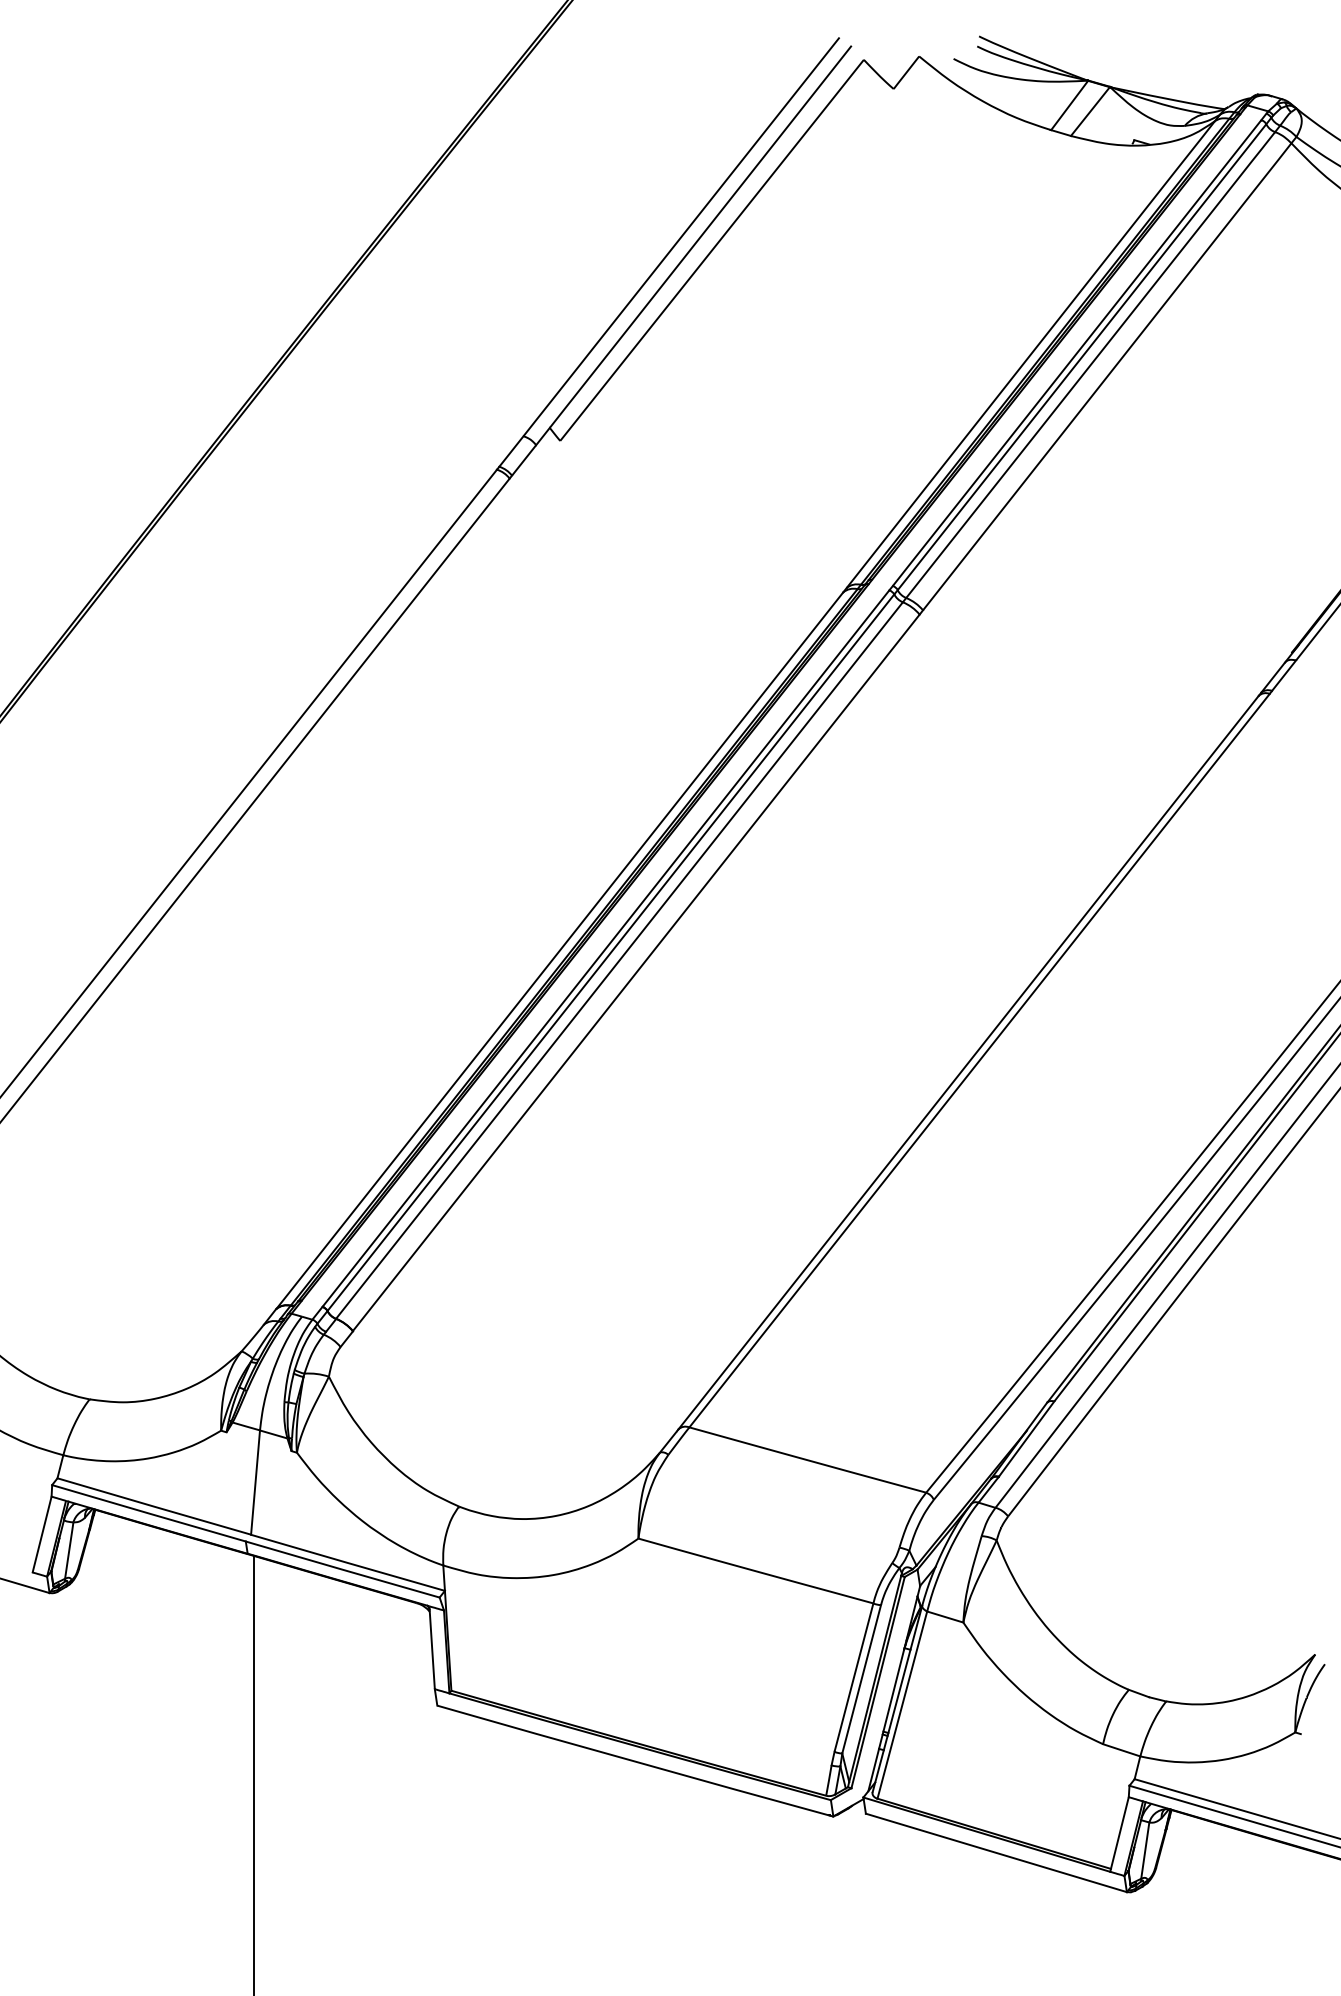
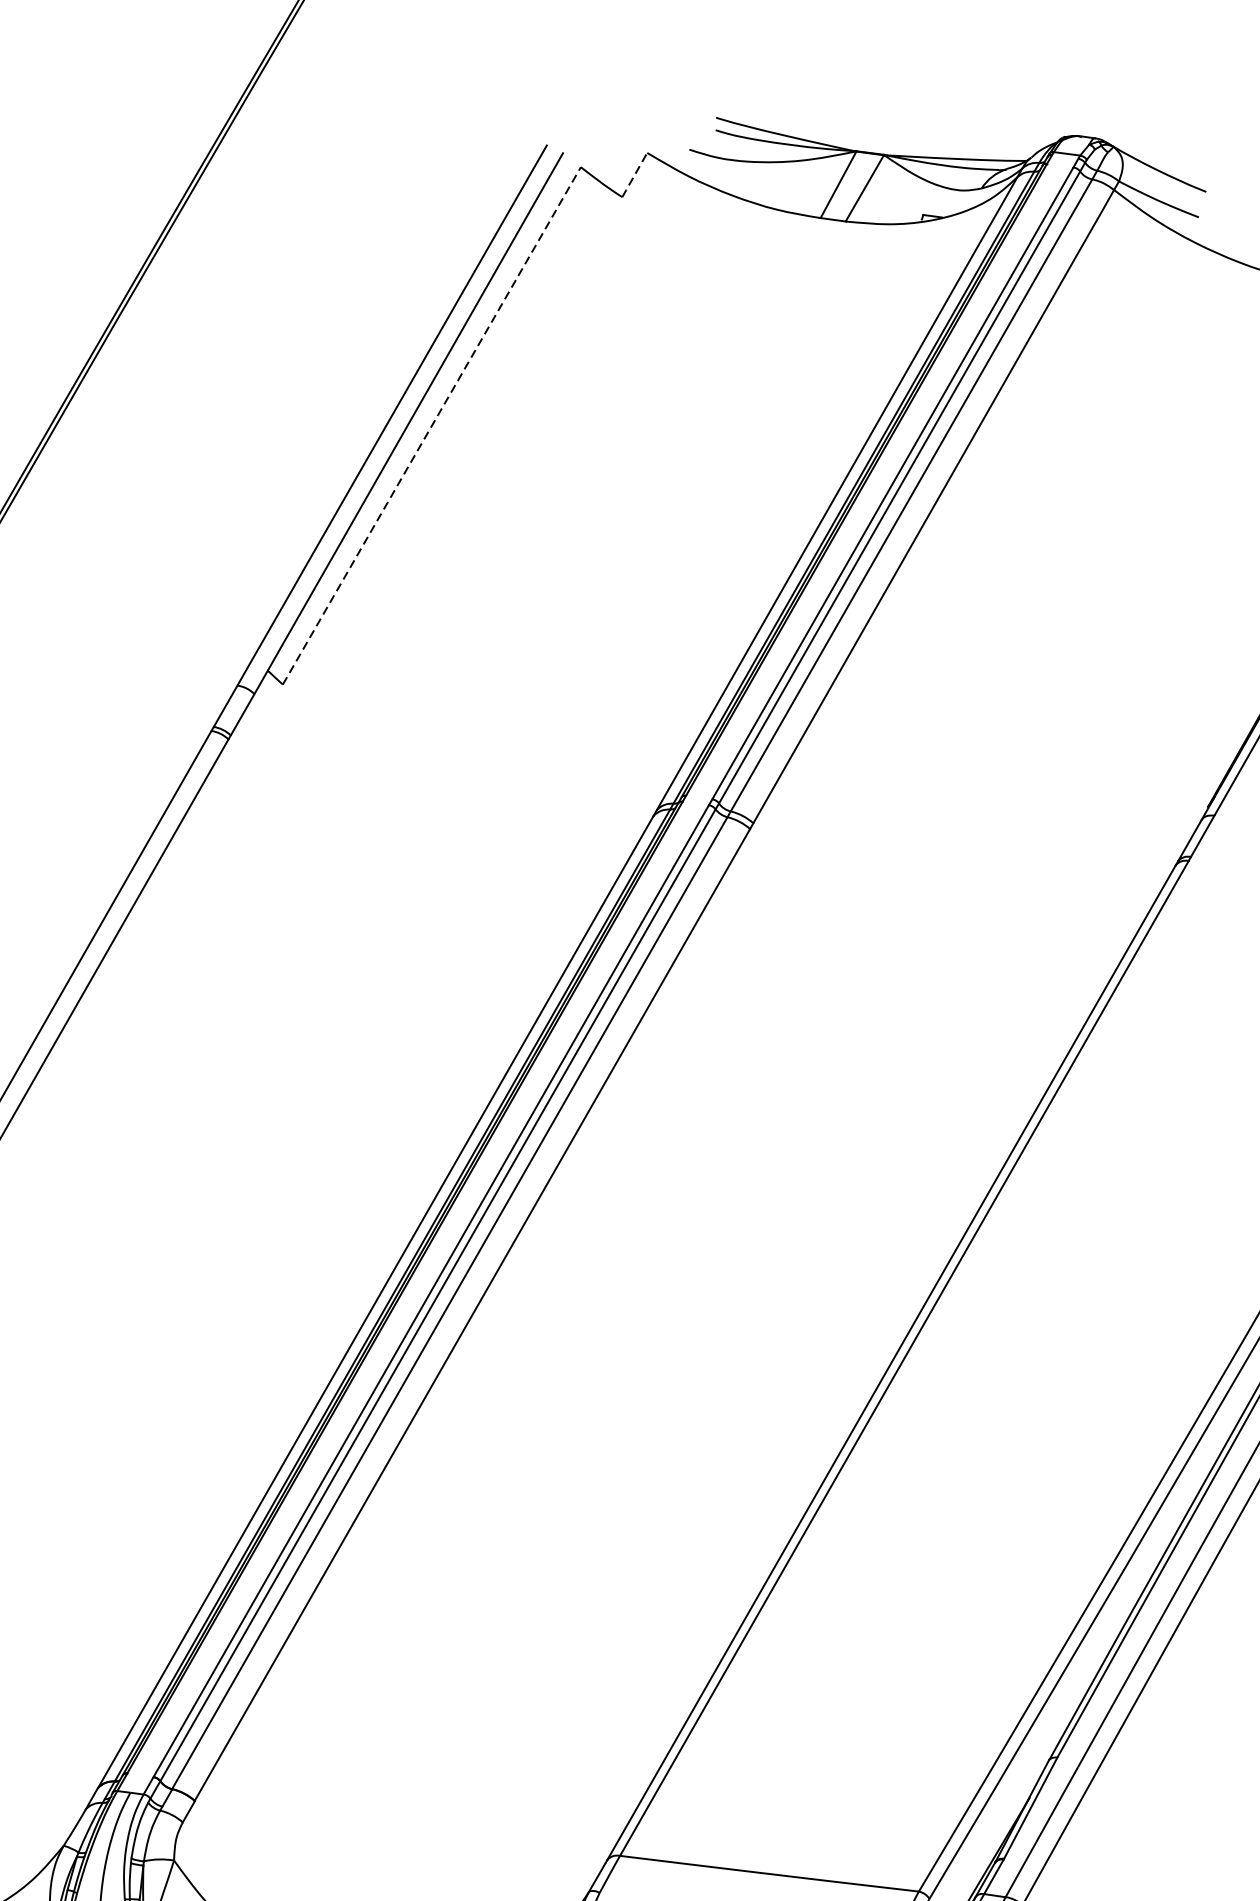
line: (905, 73) -> (633, 176), solid -> dashed
line: (712, 249) -> (432, 424), solid -> dashed

